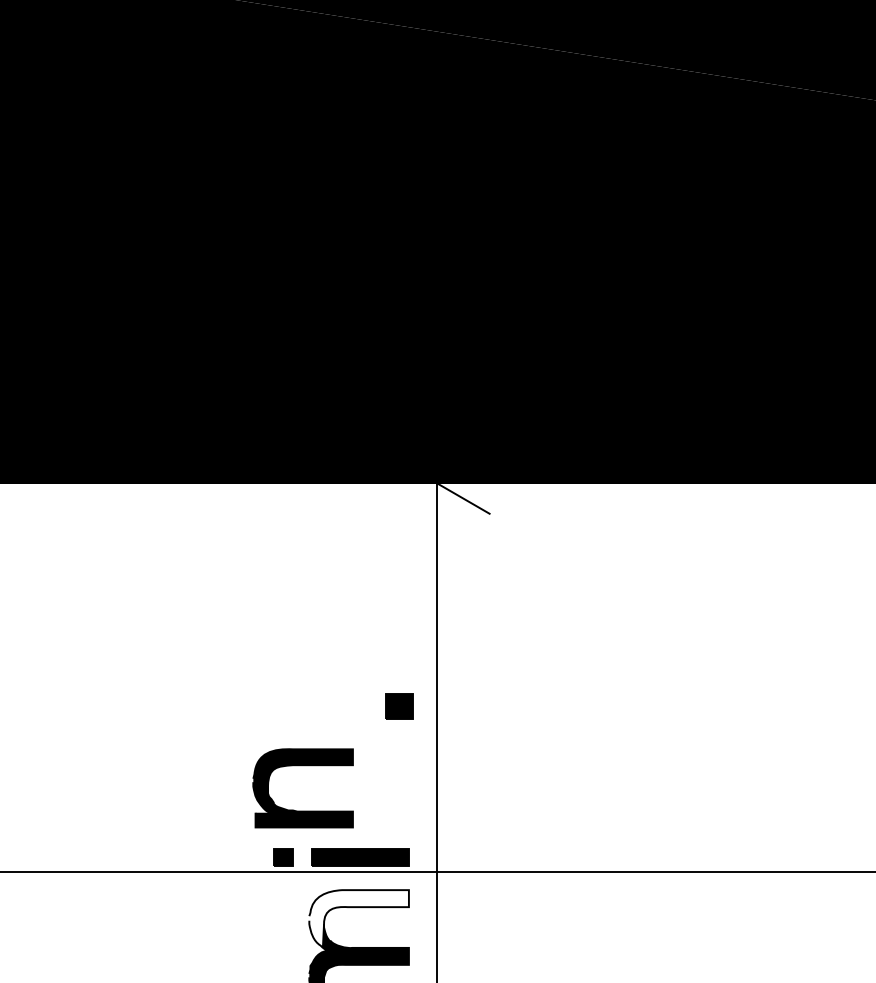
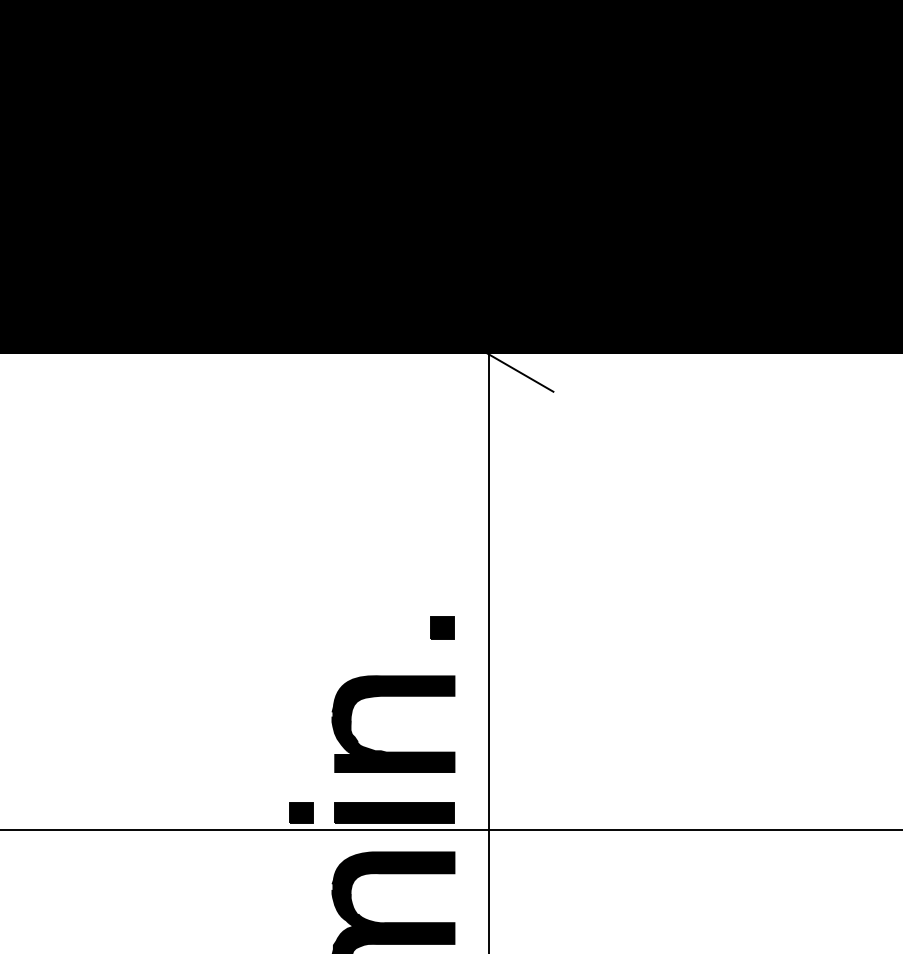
part: (399, 706) -> (442, 627), size x0.71
part: (302, 766) -> (392, 697), moved
fill: (358, 918) -> (392, 887), added

